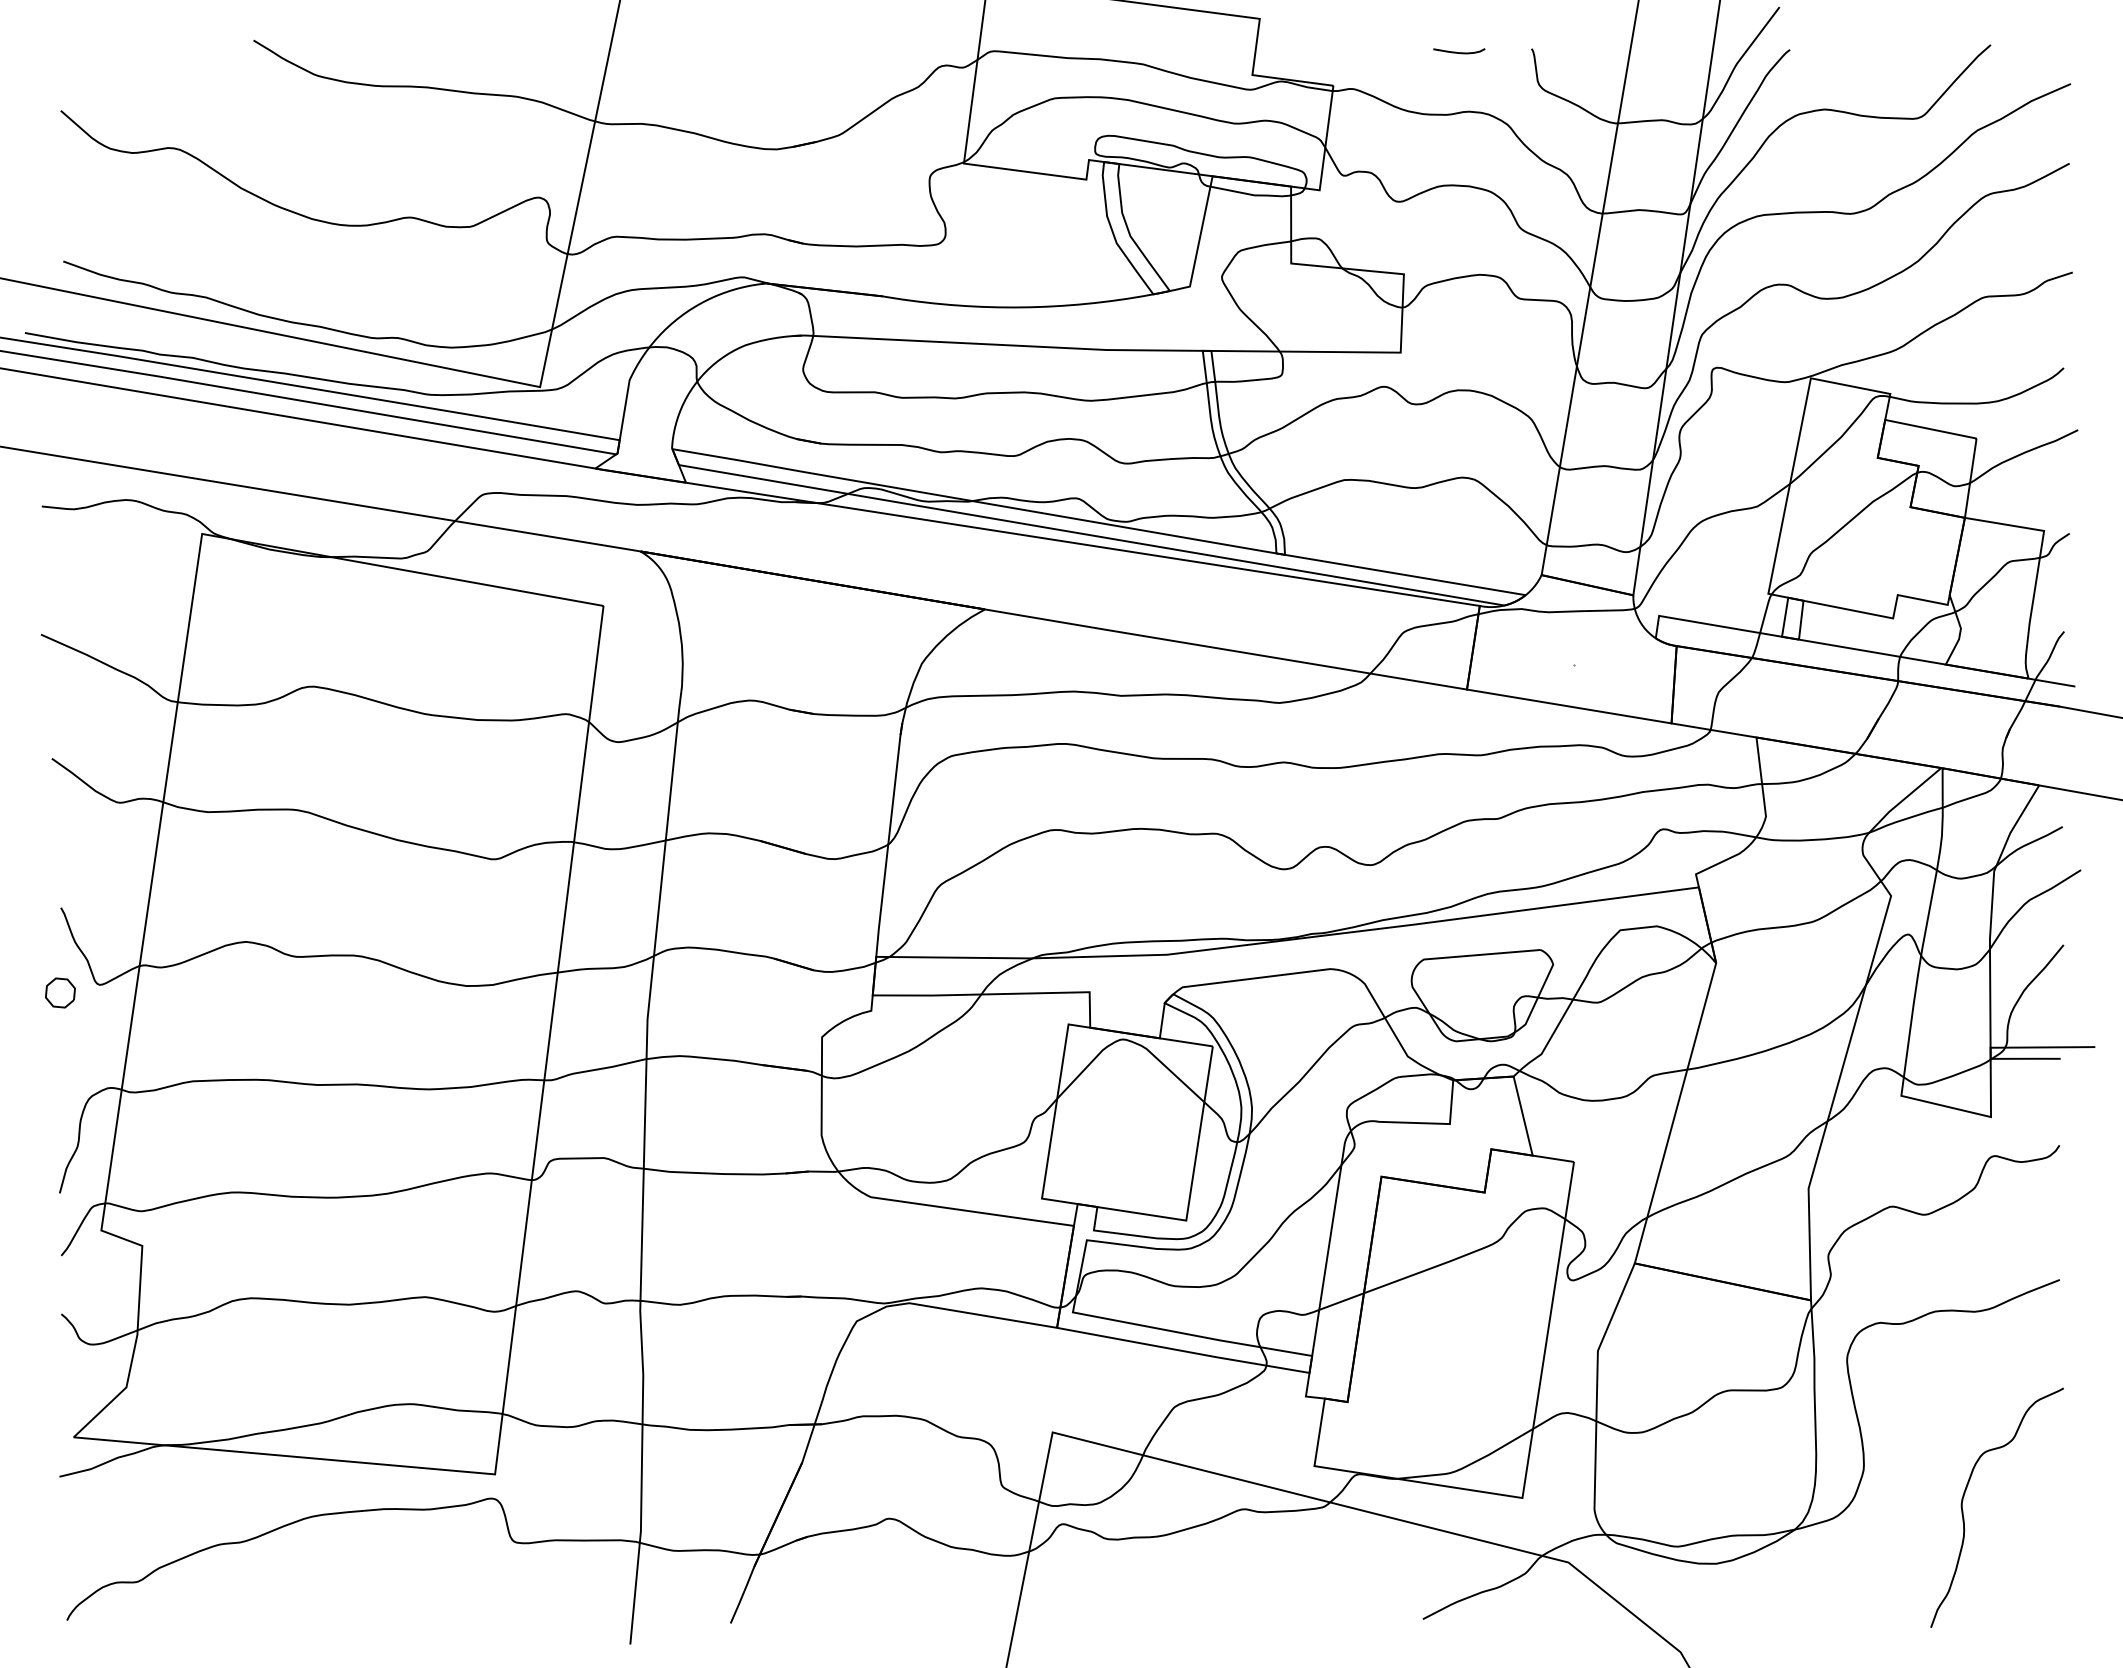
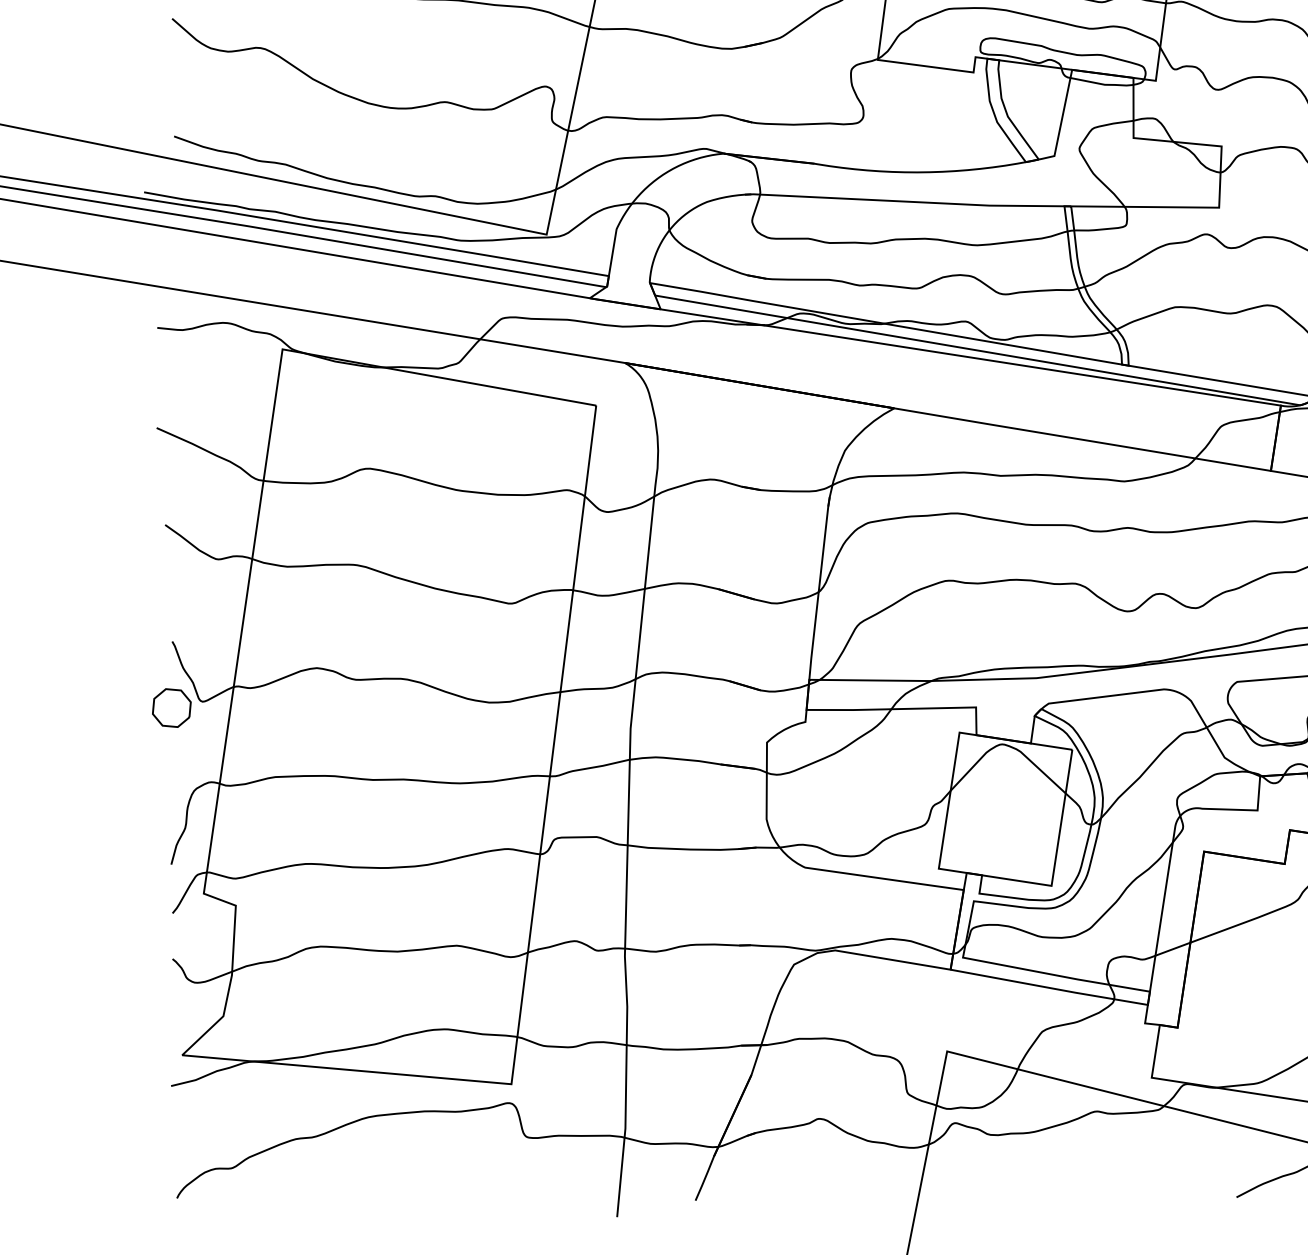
part: (60, 992) -> (171, 707), size x1.67

